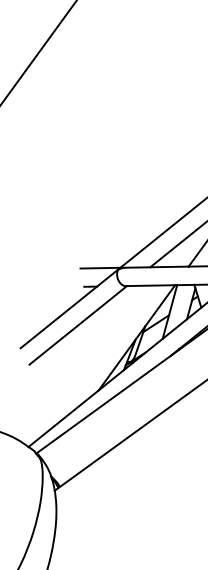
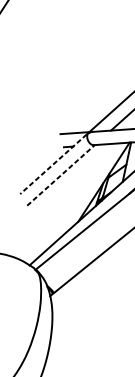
line: (68, 309) -> (53, 164), solid -> dashed
line: (78, 325) -> (61, 175), solid -> dashed

